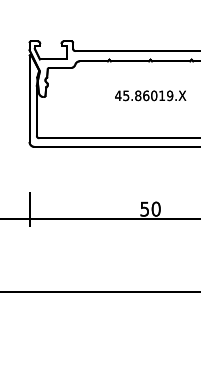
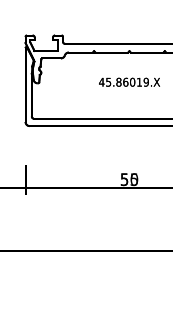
text: (156, 209) -> (134, 179), 50 -> 55

